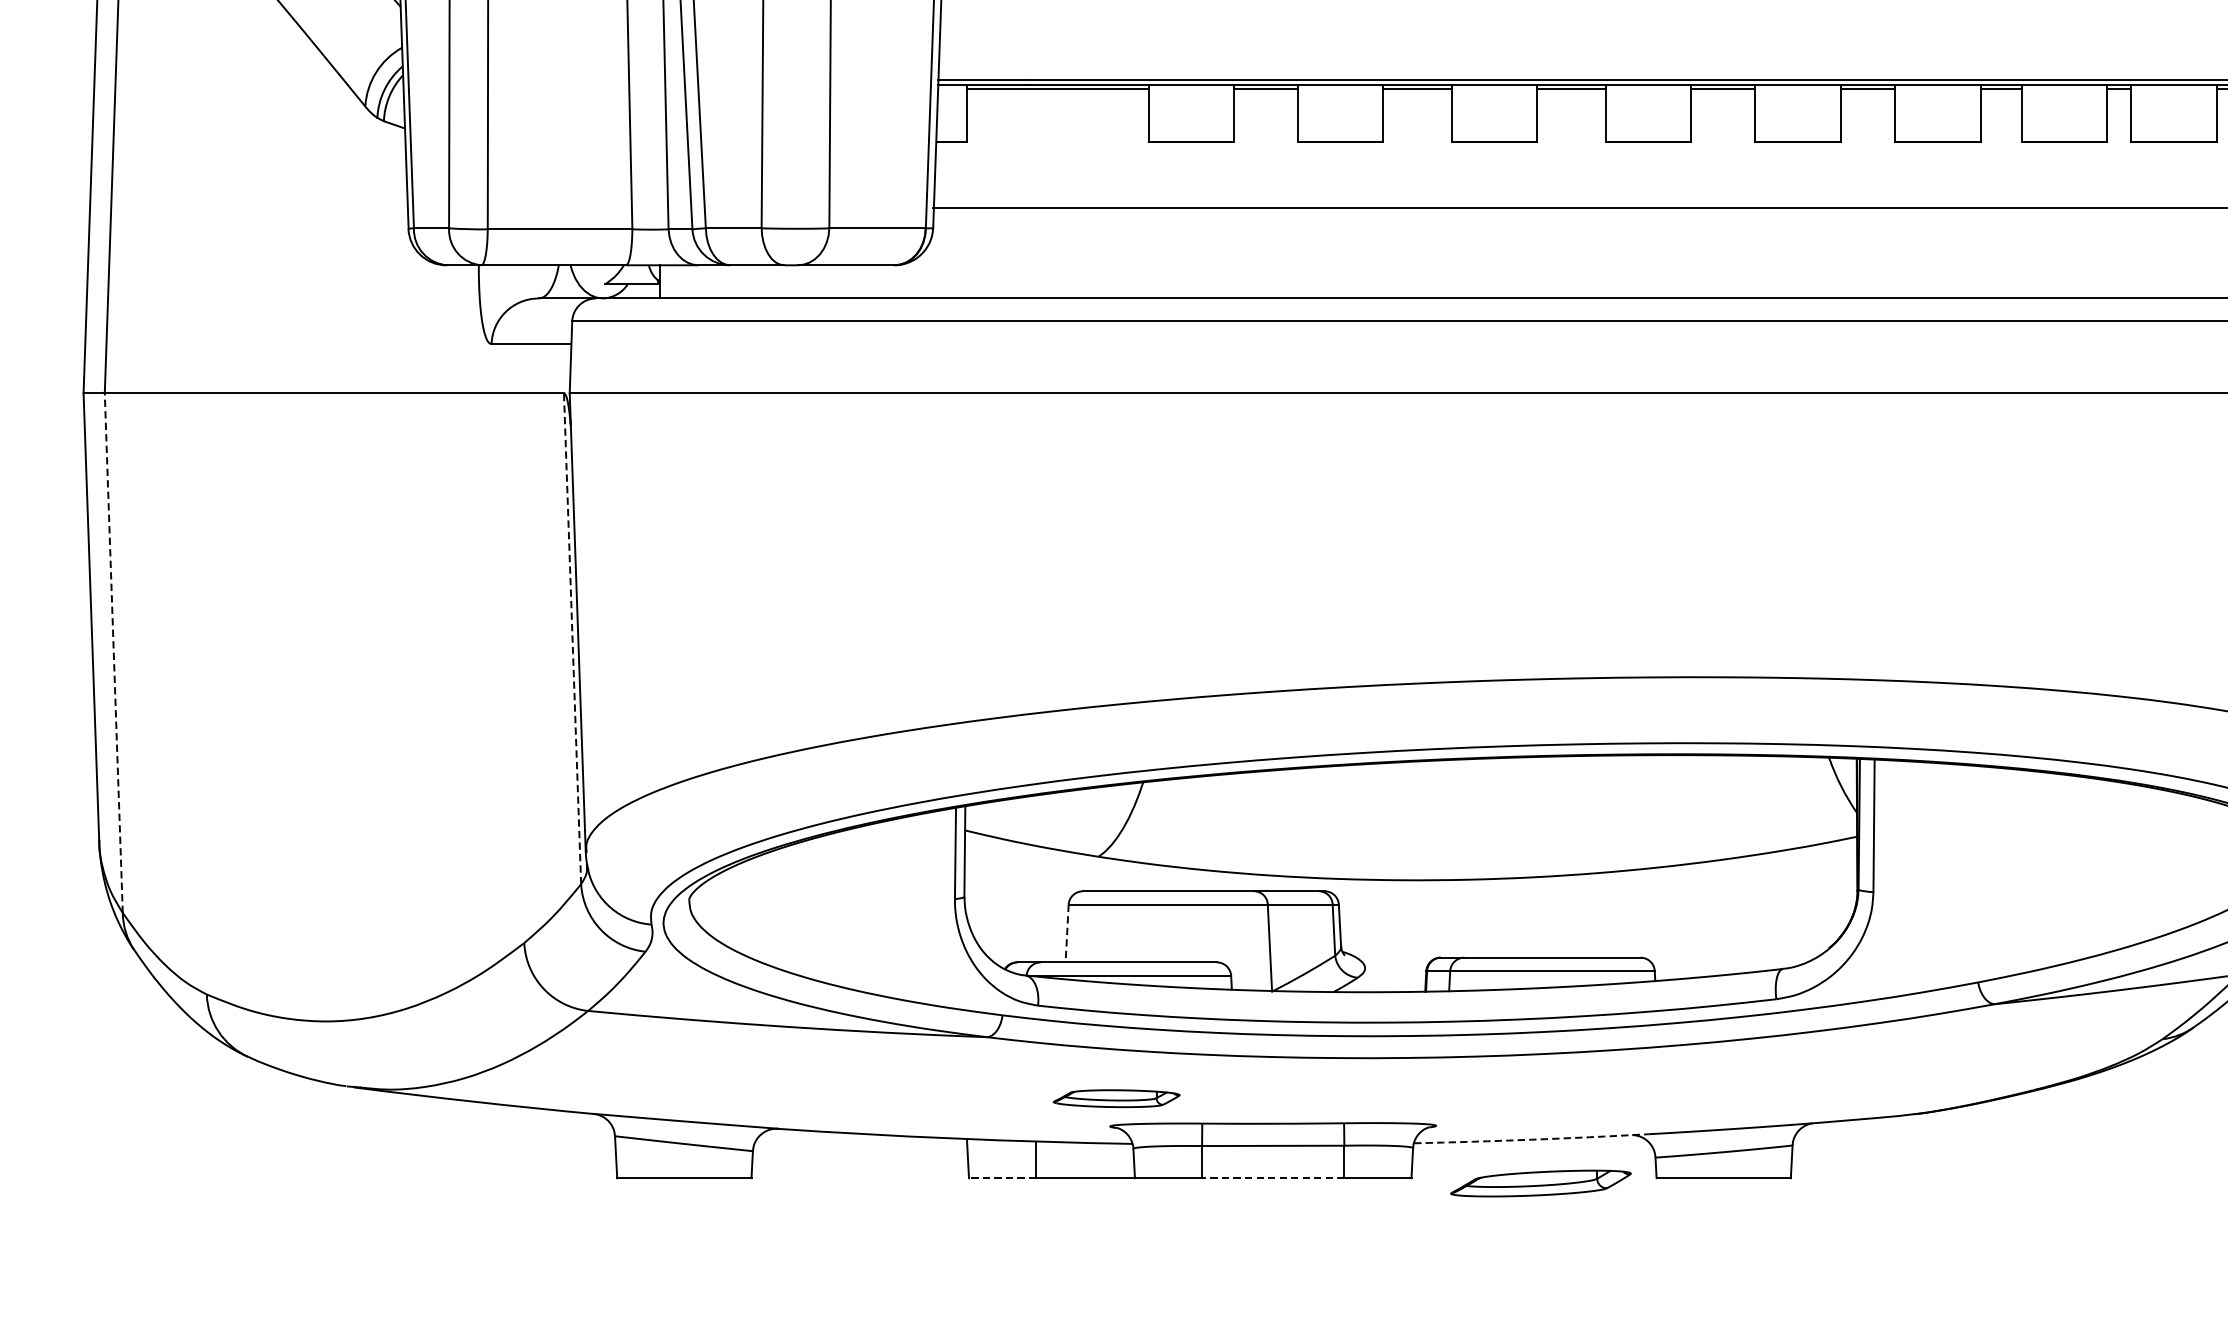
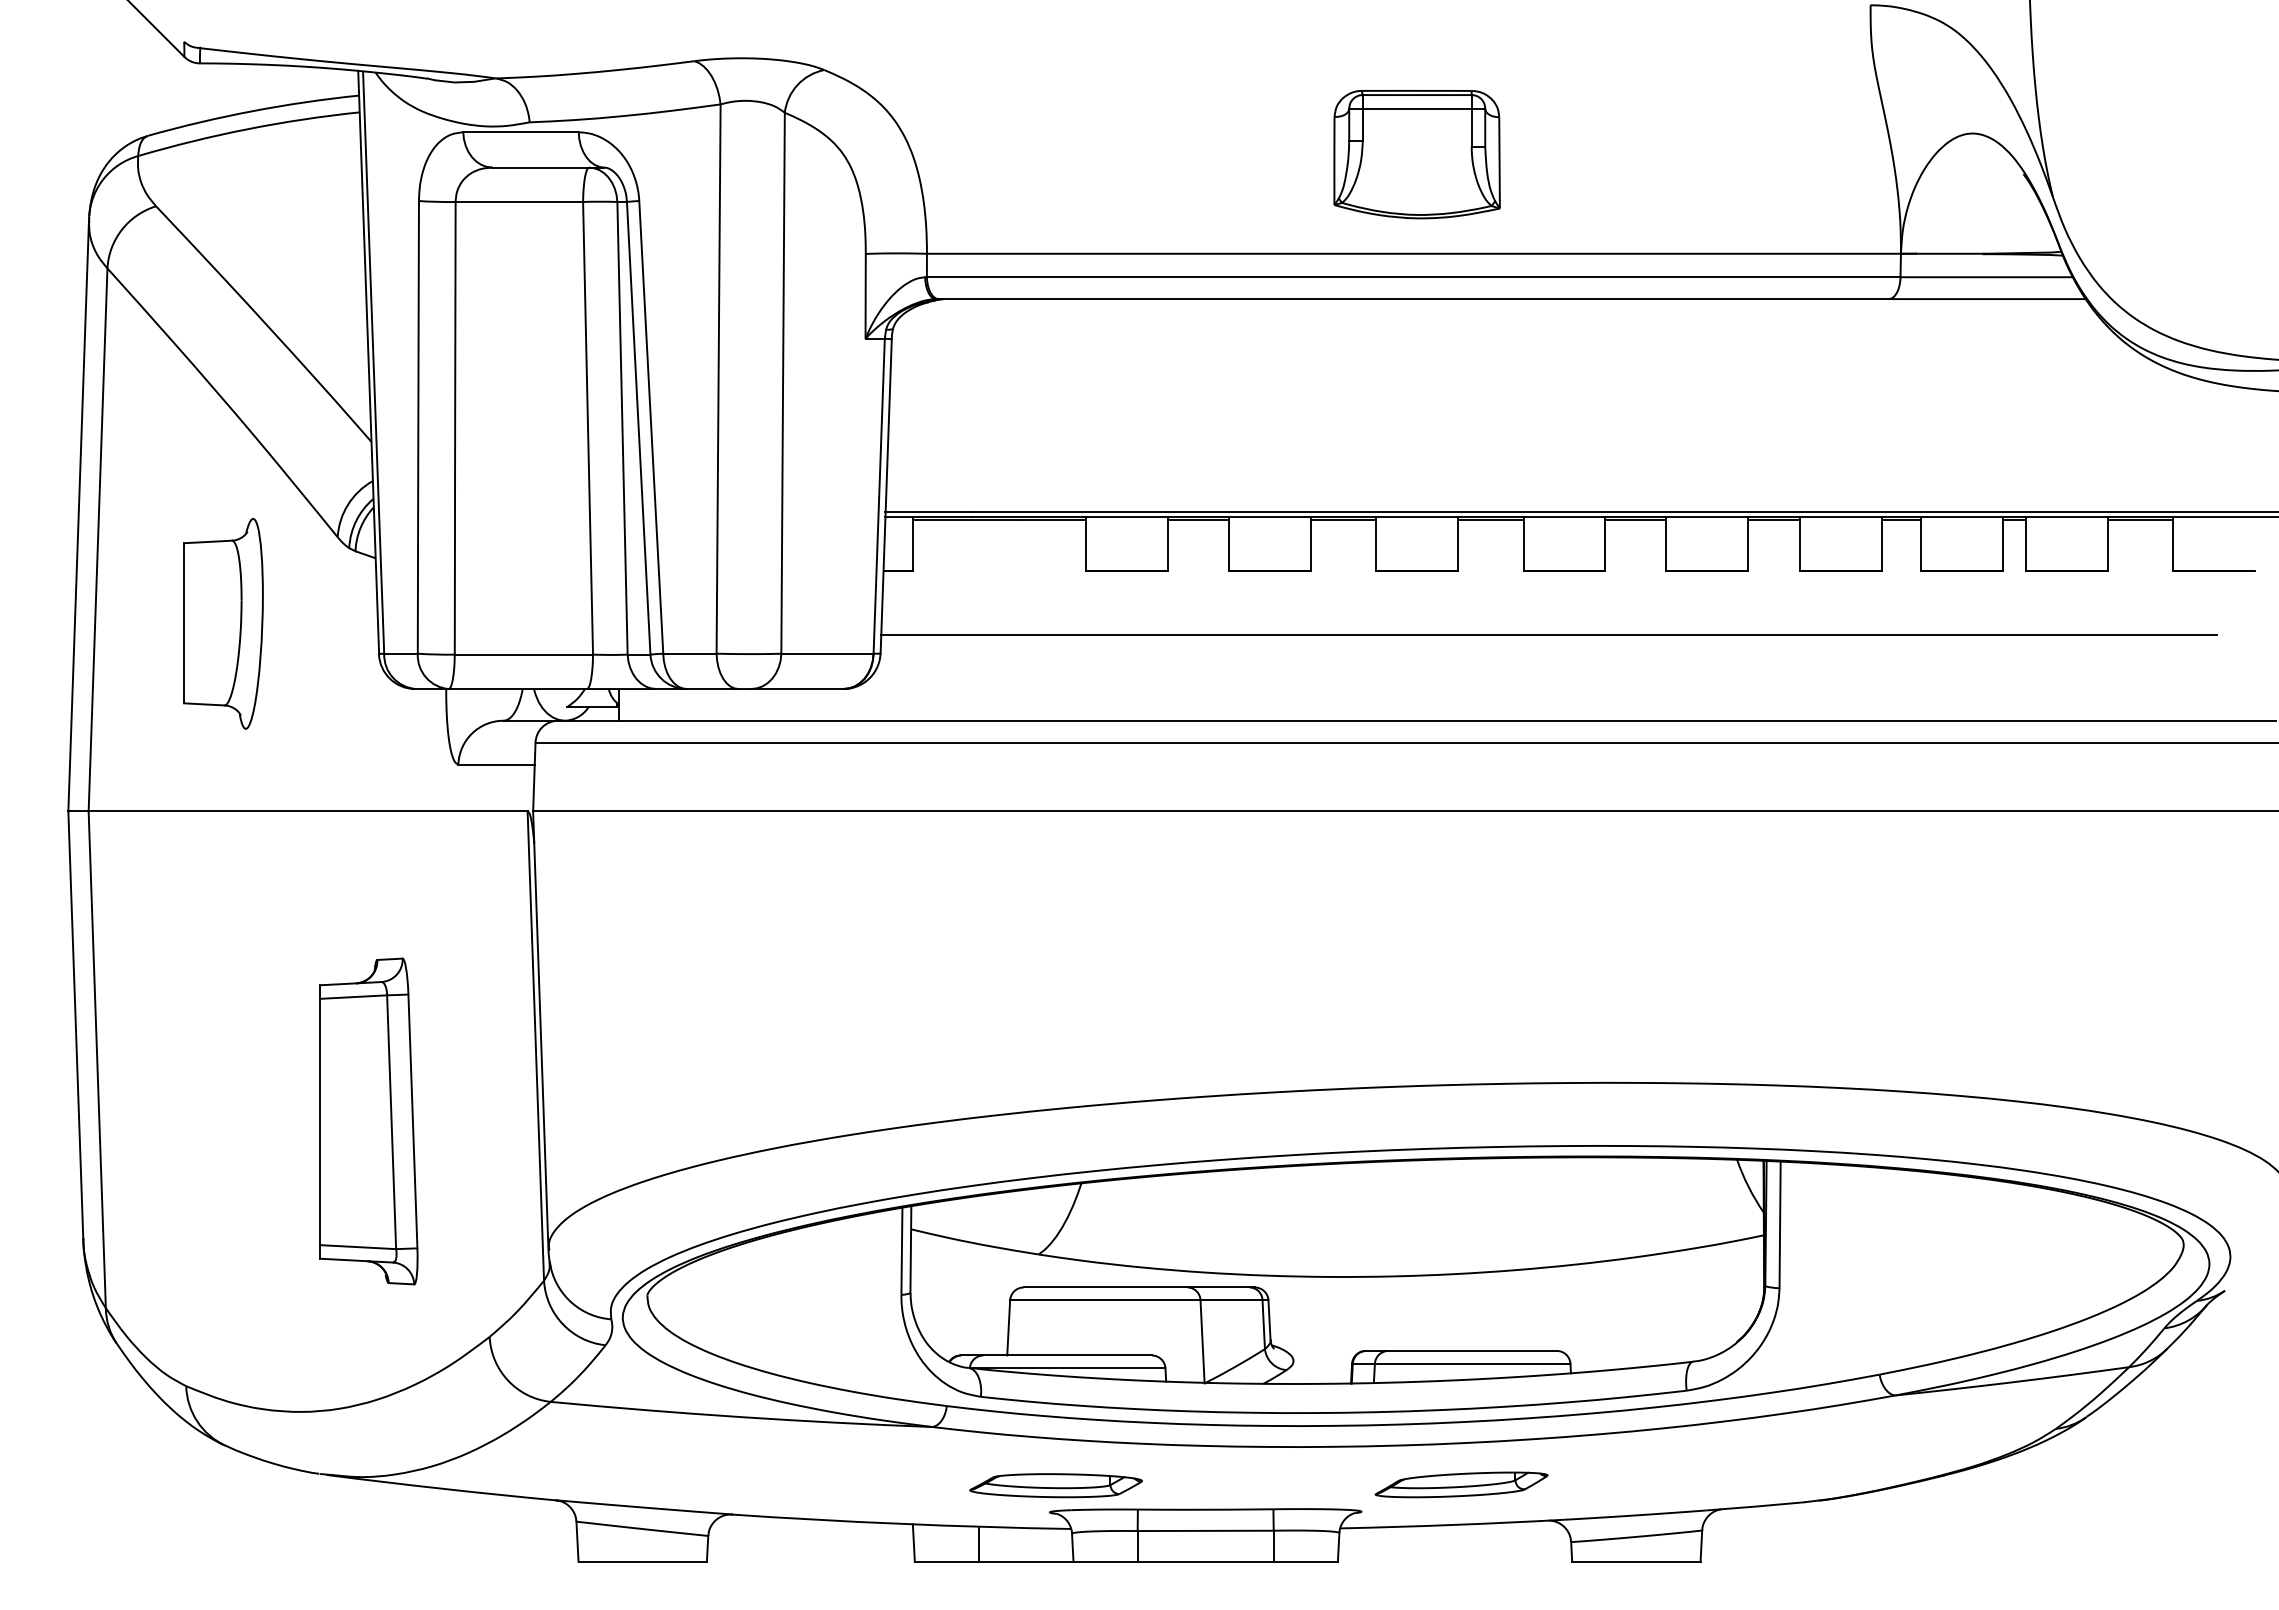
part: (245, 196) -> (223, 623), added
line: (572, 639) -> (535, 1046), dashed -> solid
line: (114, 652) -> (97, 1059), dashed -> solid
part: (397, 717) -> (368, 1121), added
line: (1066, 933) -> (1008, 1327), dashed -> solid
part: (1116, 1098) -> (1055, 1485), size x1.43
arc: (1531, 1140) -> (1452, 1525), dashed -> solid
line: (1002, 1177) -> (946, 1561), dashed -> solid
line: (1273, 1177) -> (1205, 1561), dashed -> solid
part: (1540, 1183) -> (1461, 1484), moved

